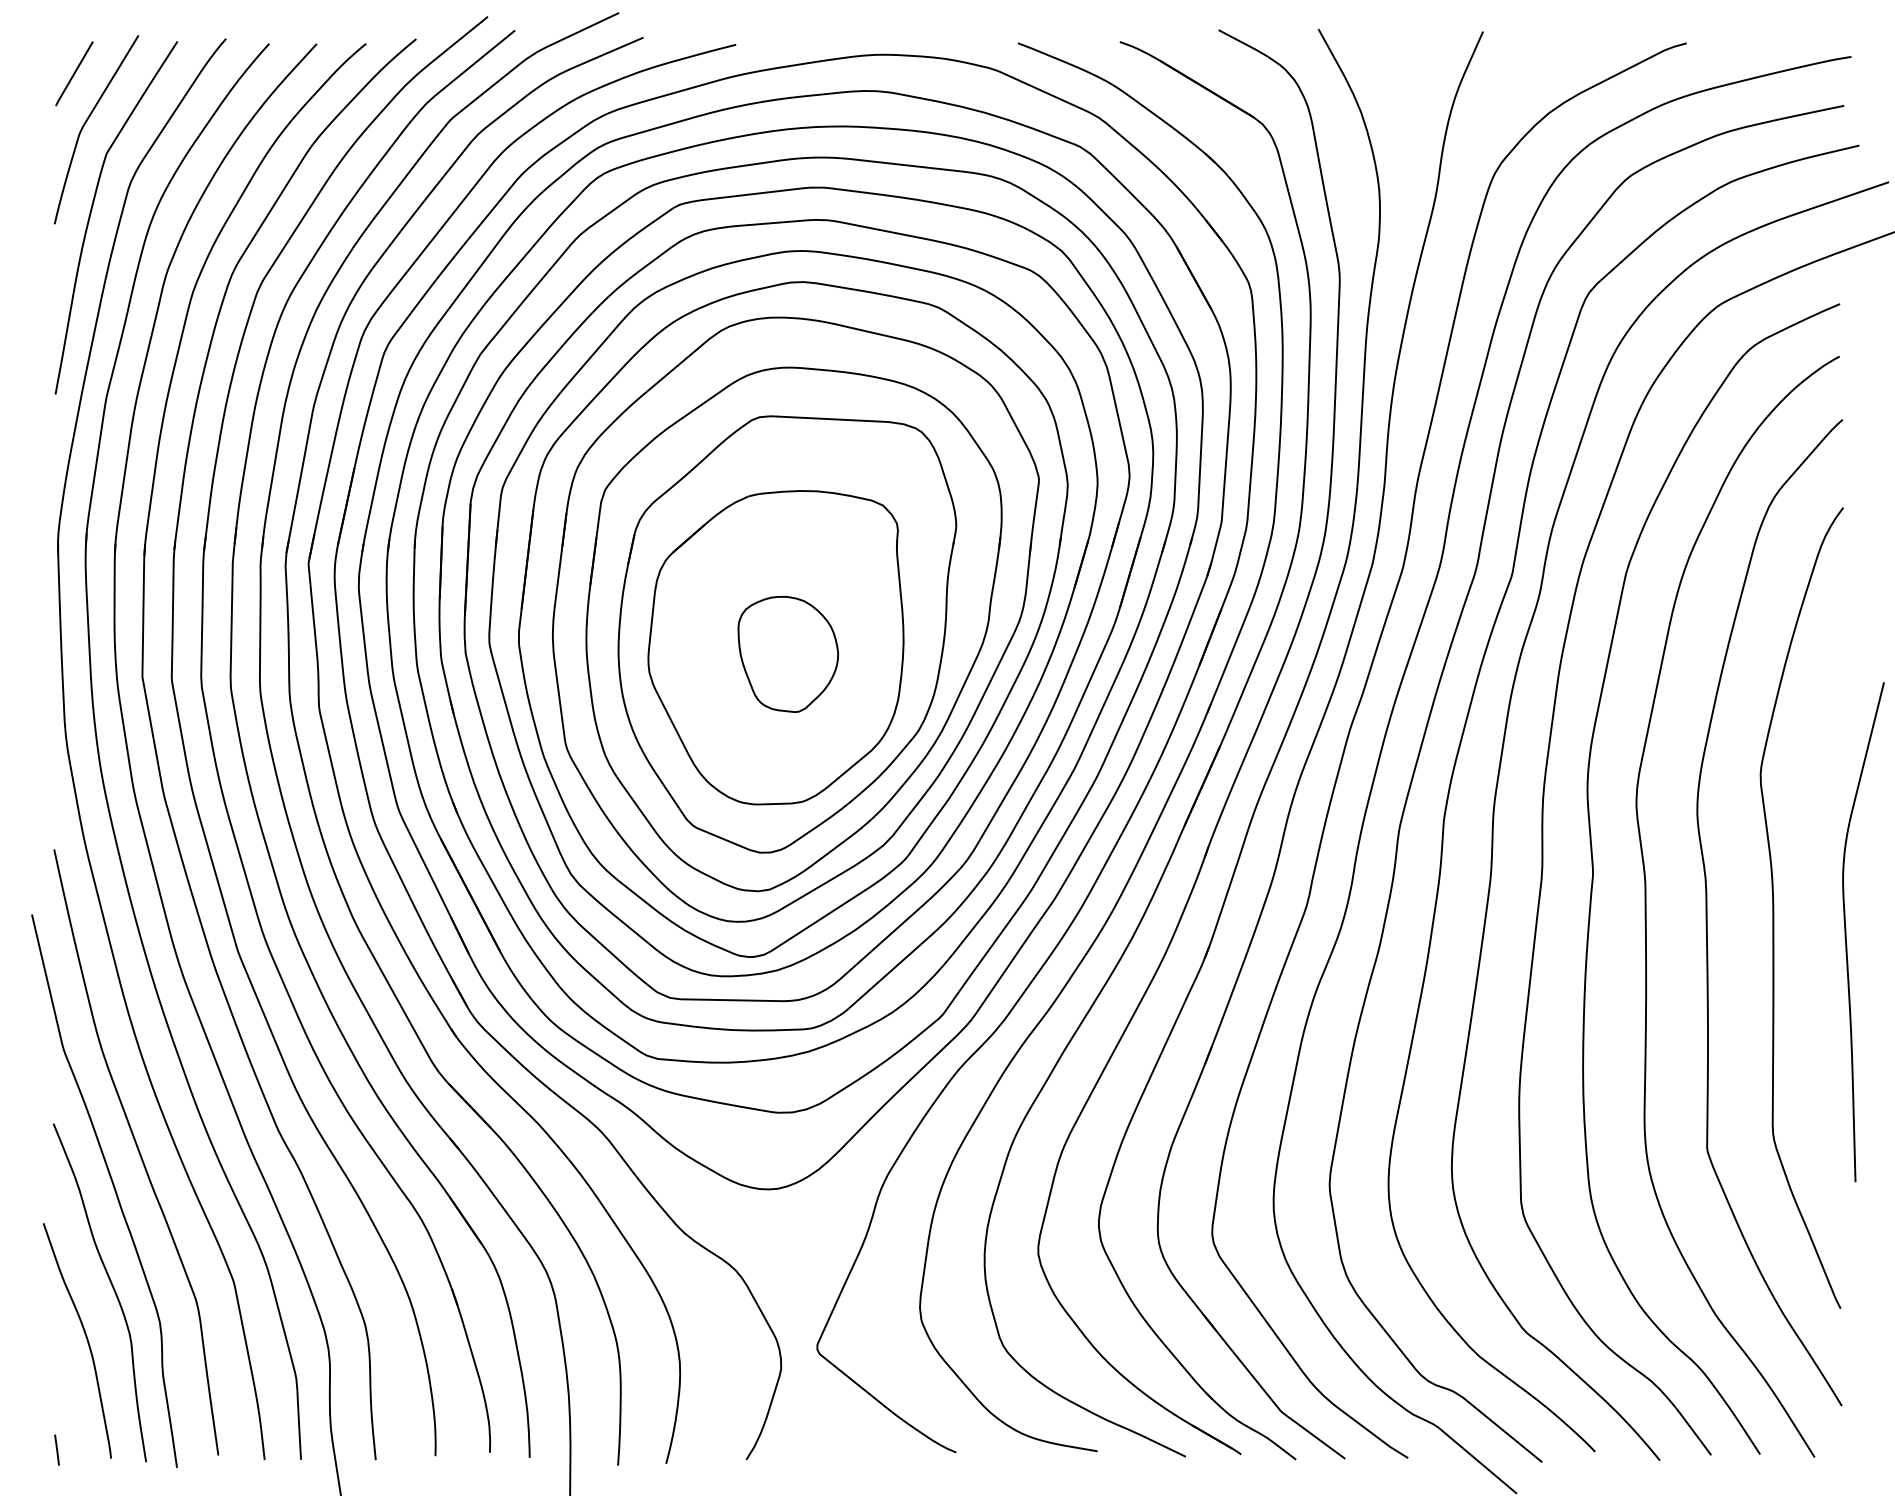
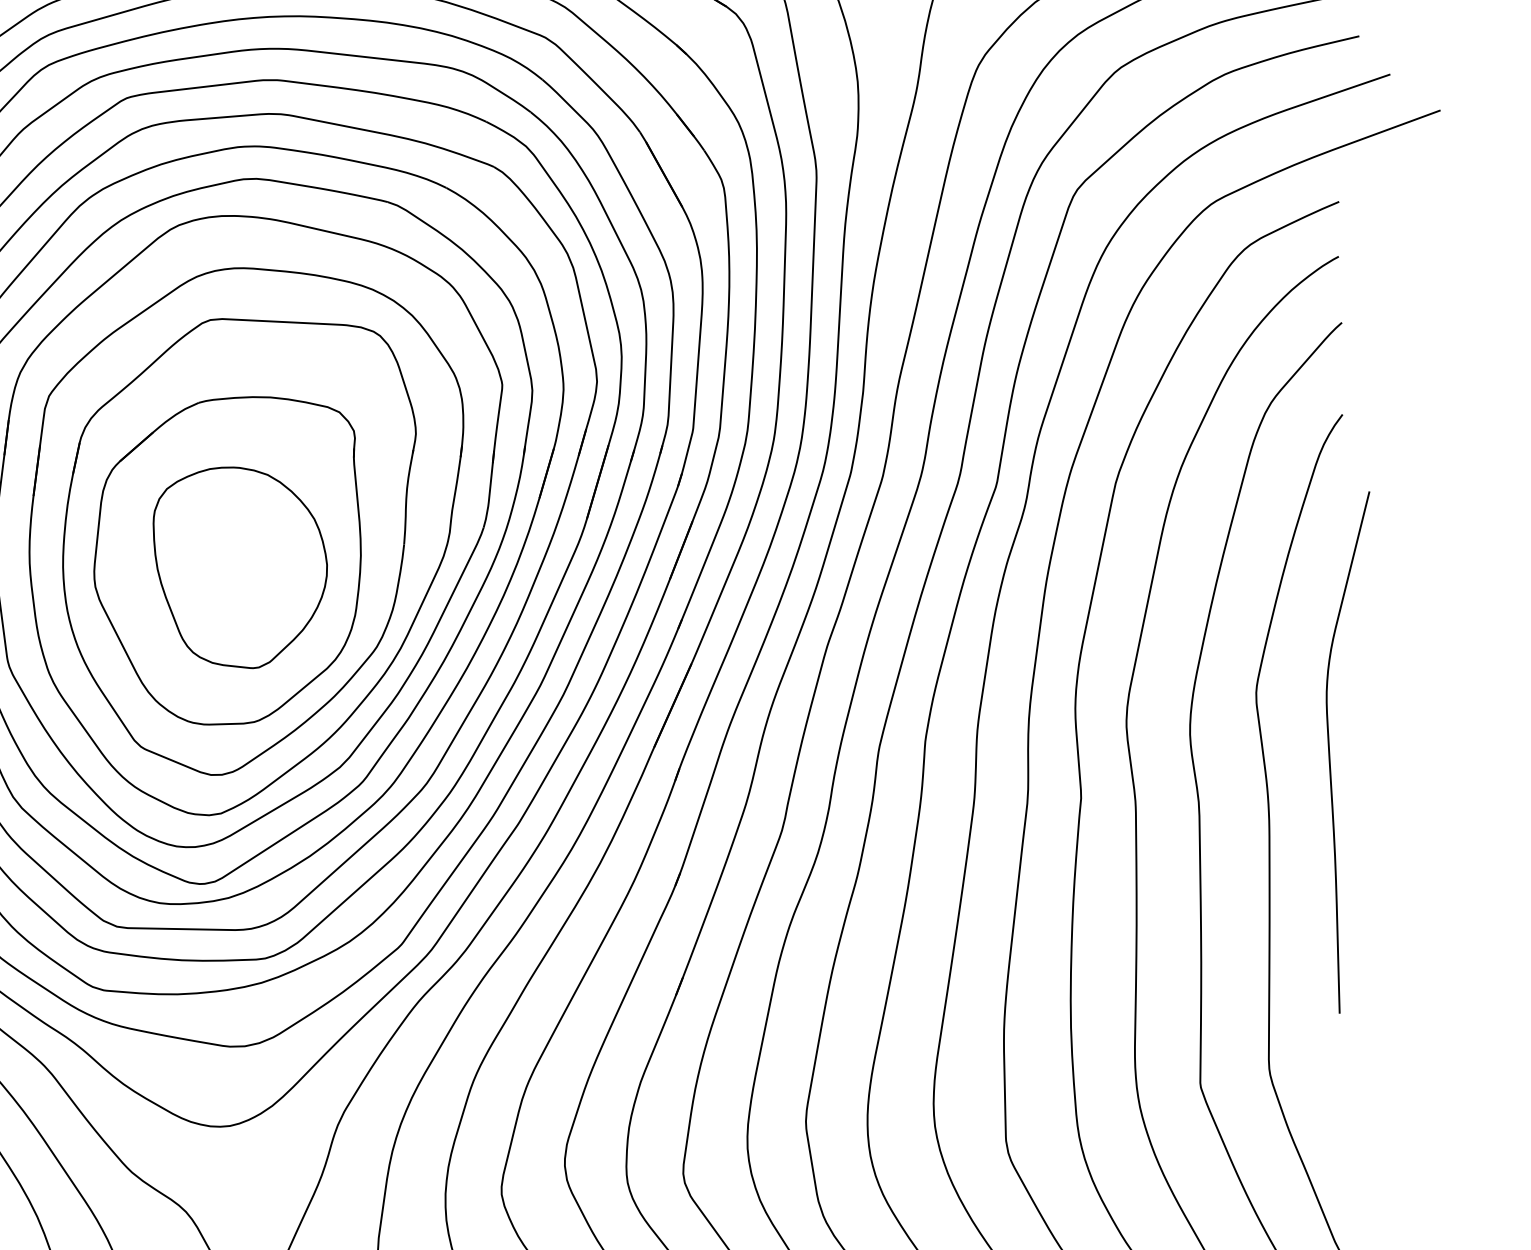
part: (788, 654) -> (240, 567), size x1.67
curve: (1846, 932) -> (1330, 752), moved

